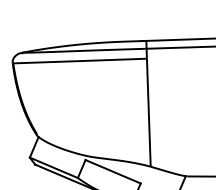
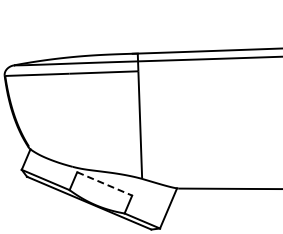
line: (112, 171) -> (104, 183), solid -> dashed

